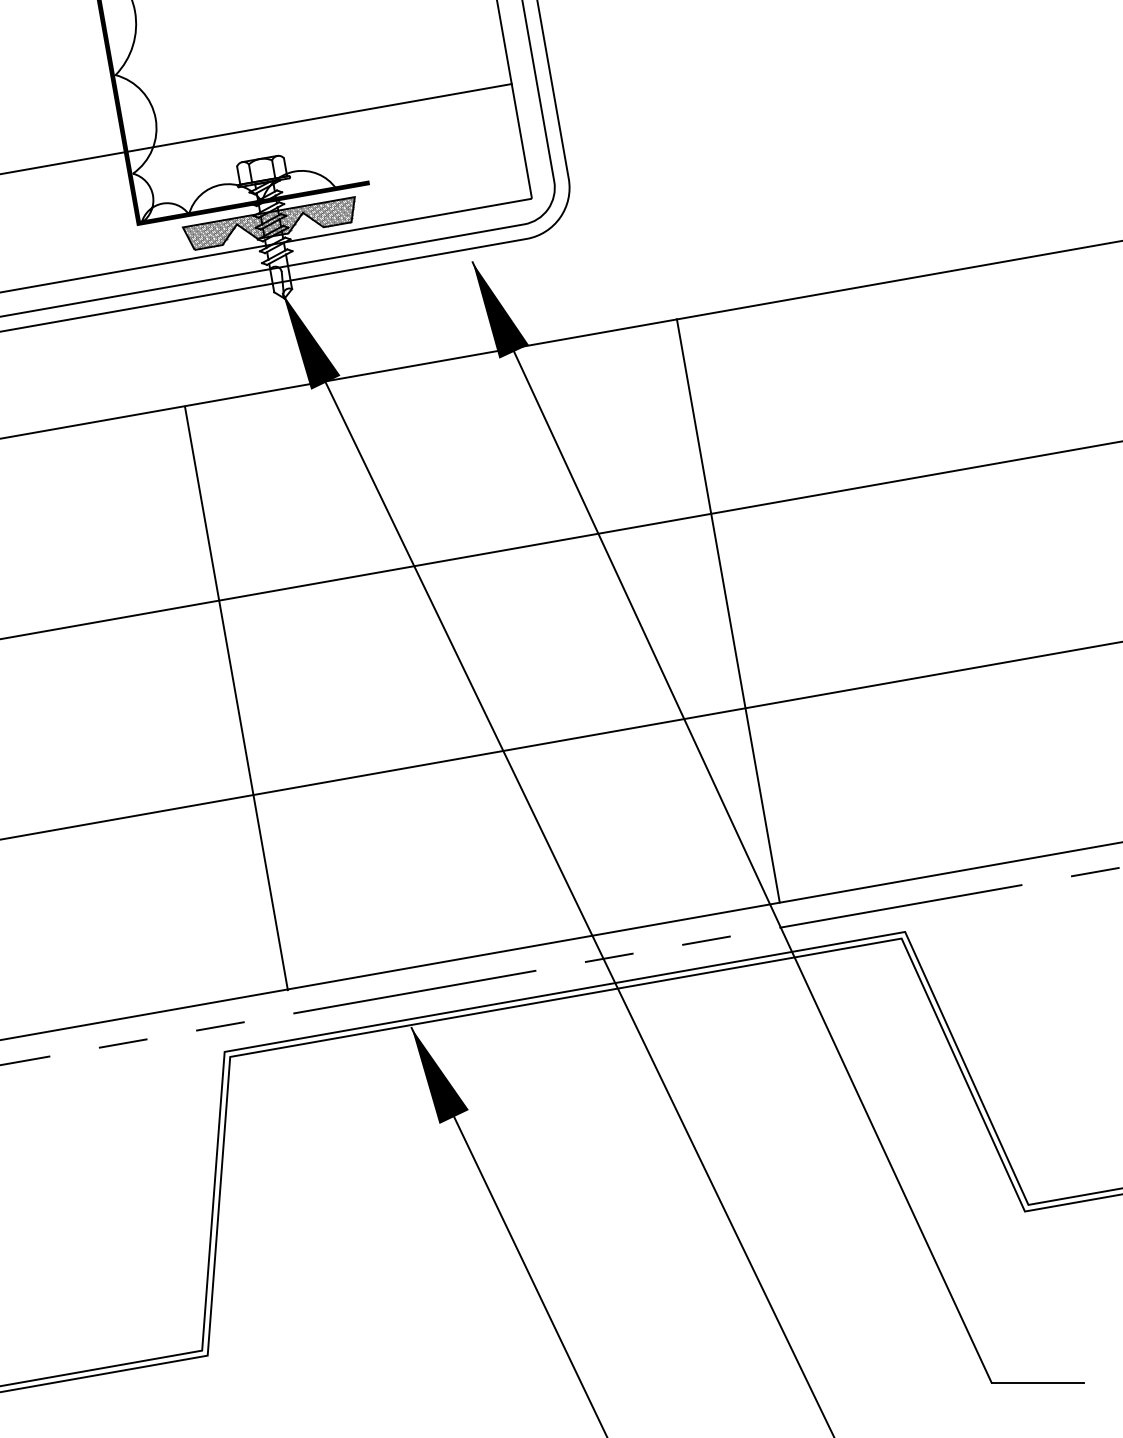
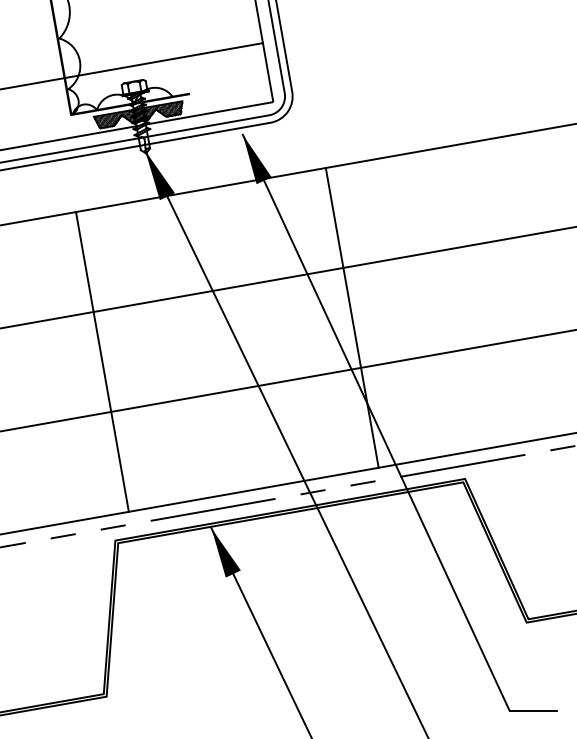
line: (726, 610) -> (351, 317), moved
line: (236, 697) -> (102, 361), moved

